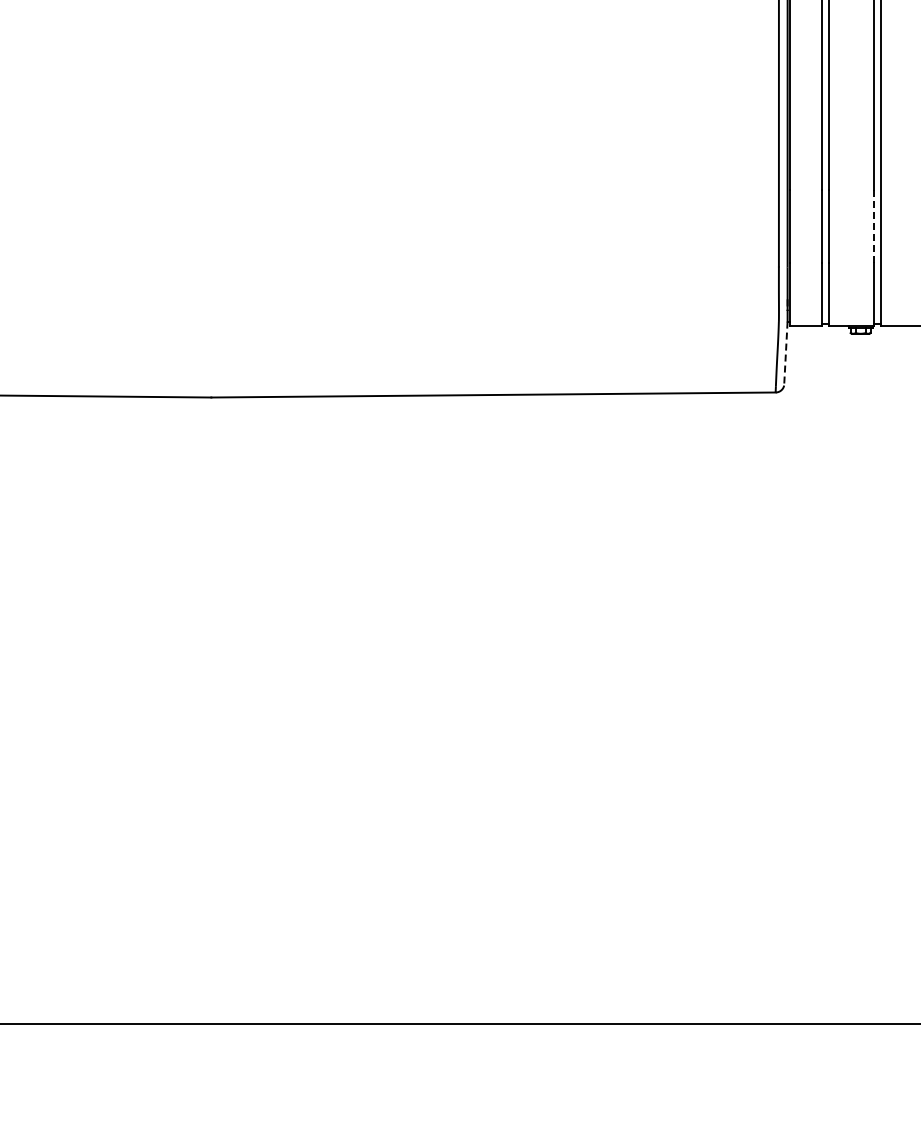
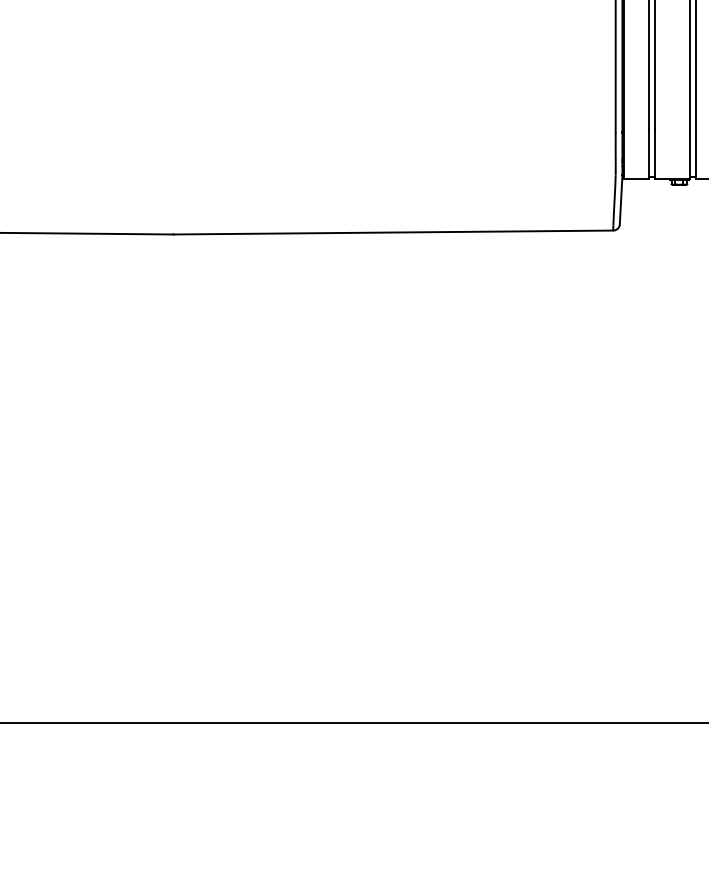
line: (874, 226) -> (690, 101), dashed -> solid
line: (785, 354) -> (620, 200), dashed -> solid

